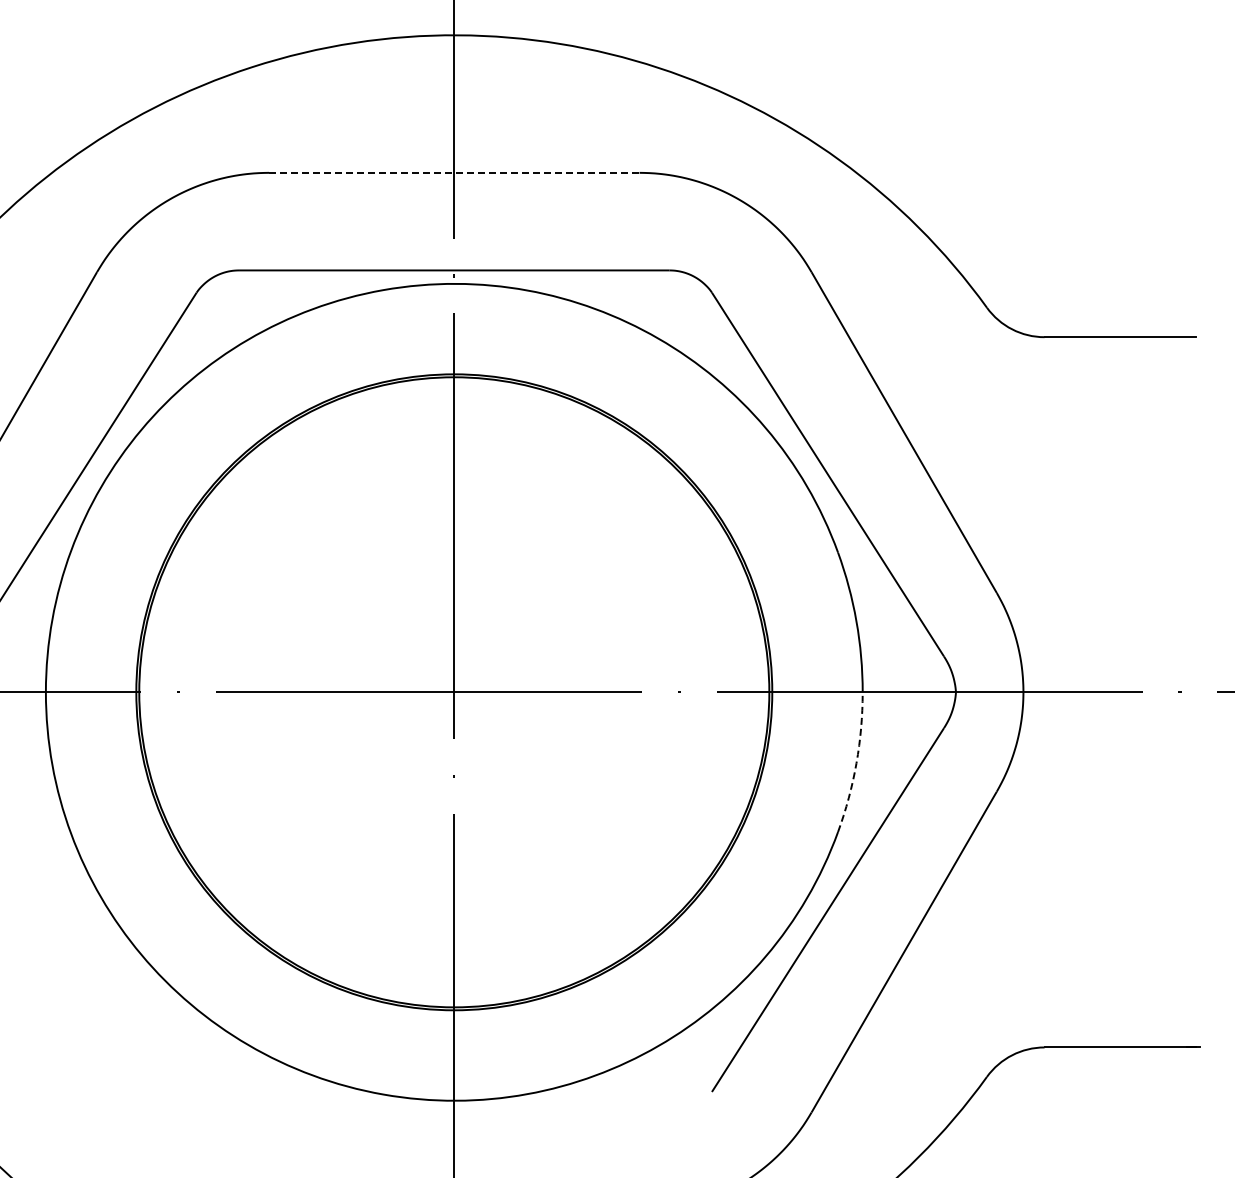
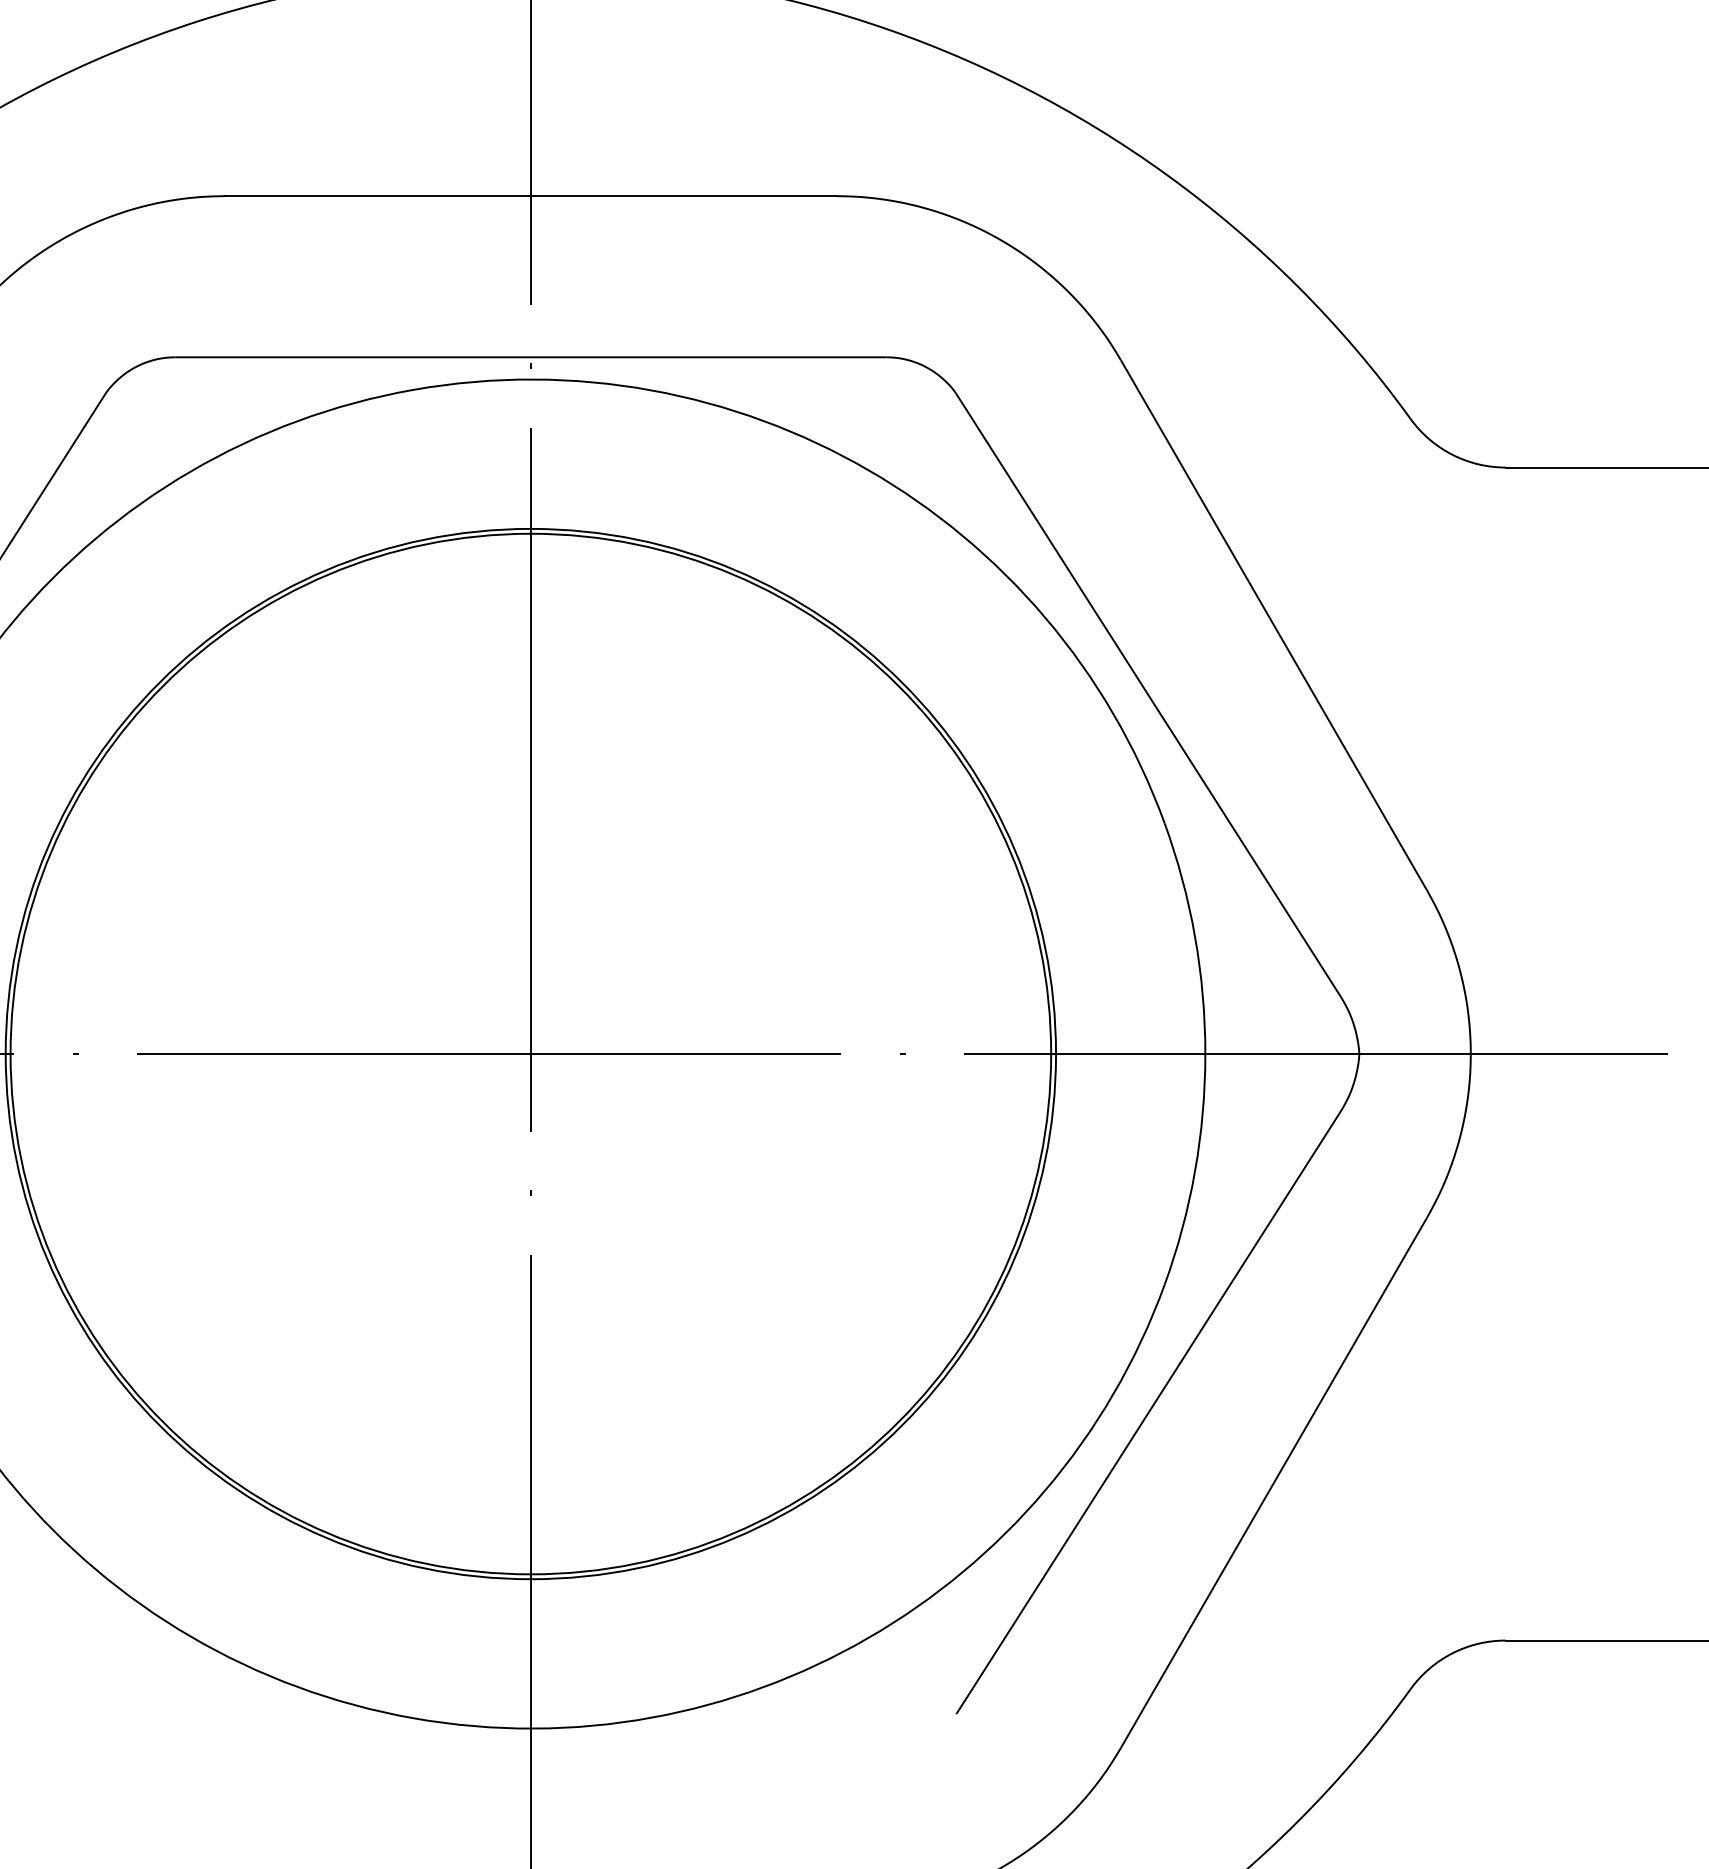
line: (454, 172) -> (531, 195), dashed -> solid
arc: (856, 763) -> (1195, 1171), dashed -> solid

